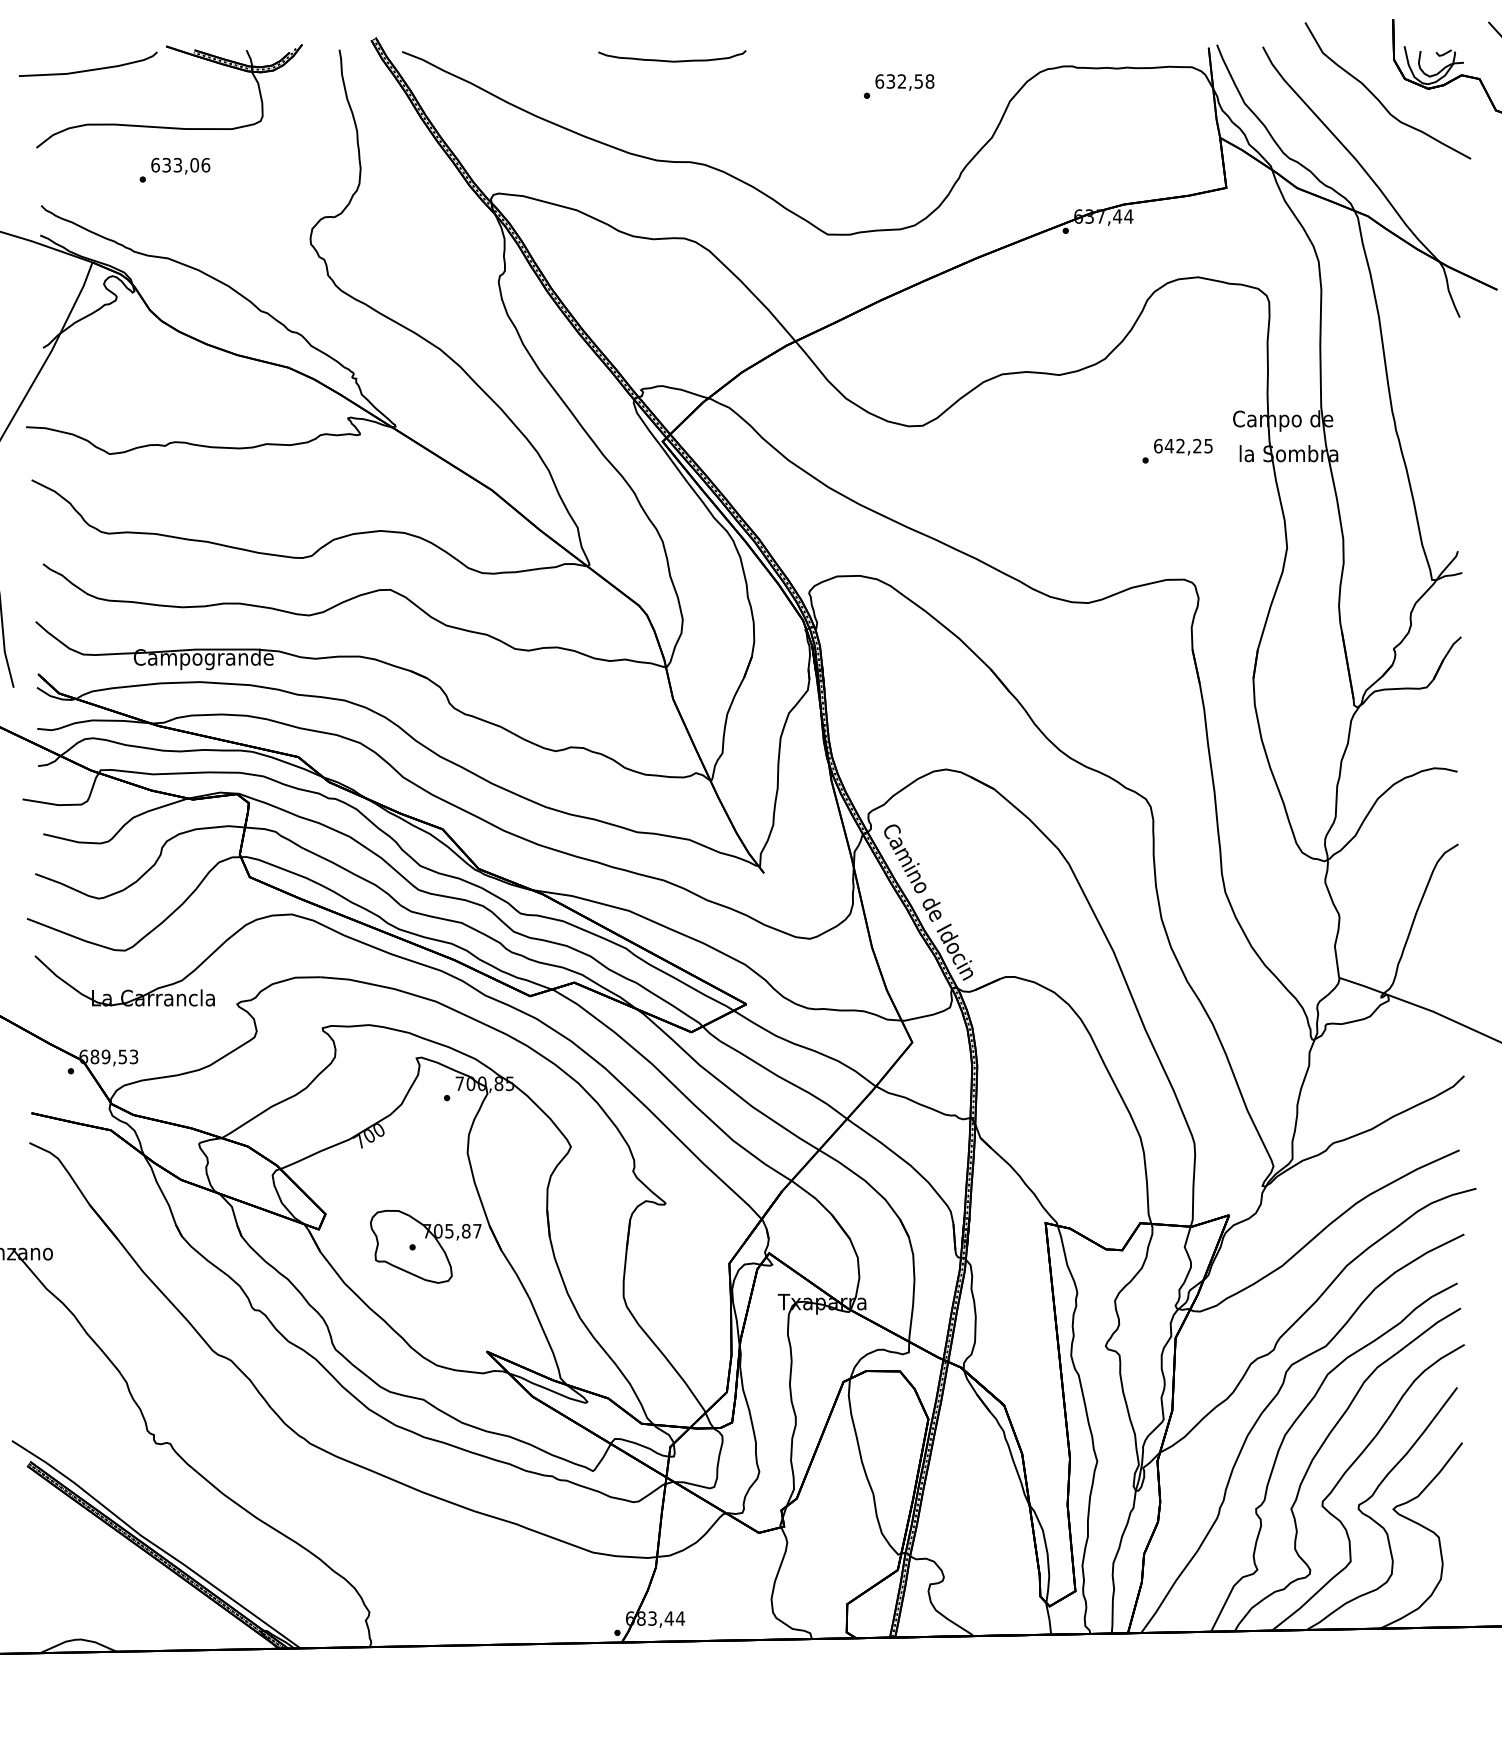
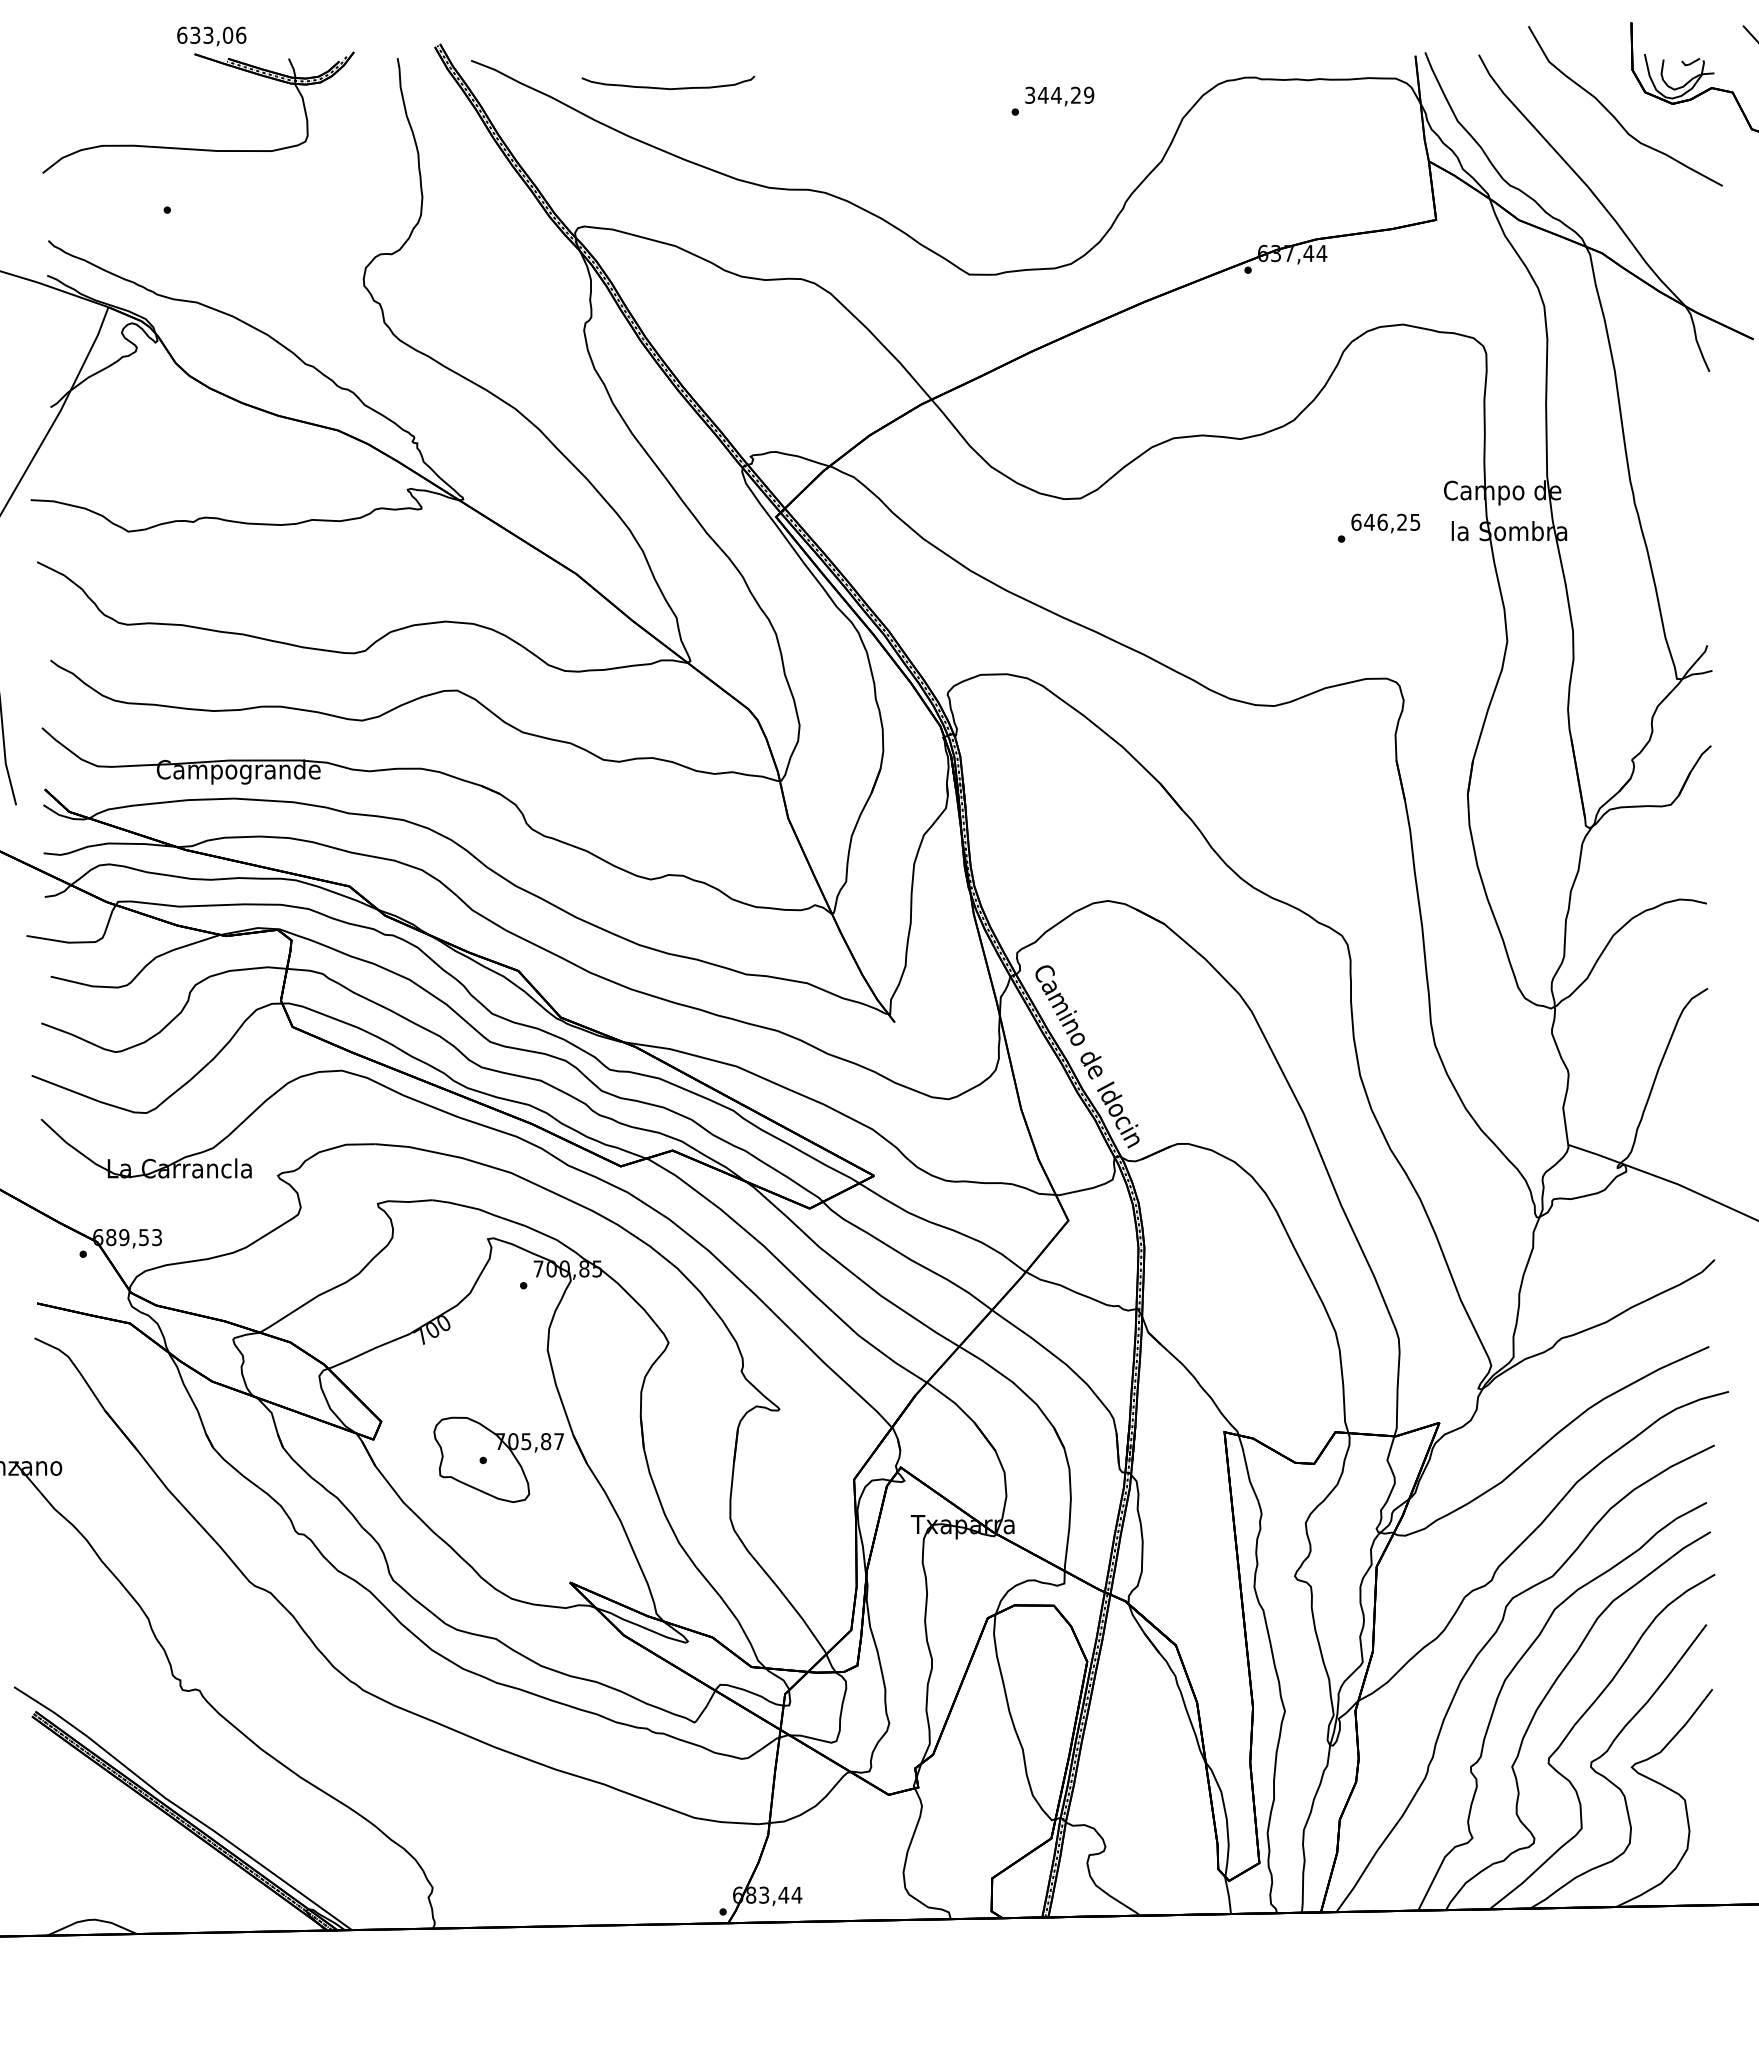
curve: (672, 61) -> (668, 88), moved
curve: (88, 69) -> (103, 81), removed
text: (904, 80) -> (1059, 94), 632,58 -> 344,29
text: (180, 166) -> (211, 36), moved
text: (1180, 445) -> (1382, 521), 642,25 -> 646,25

